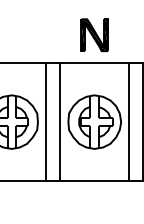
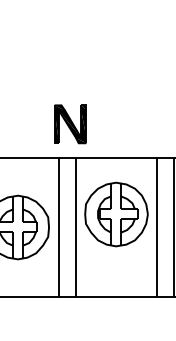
part: (94, 35) -> (70, 124), moved
part: (94, 122) -> (116, 214), moved

